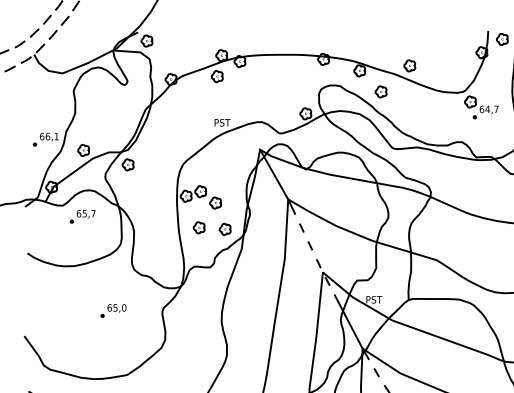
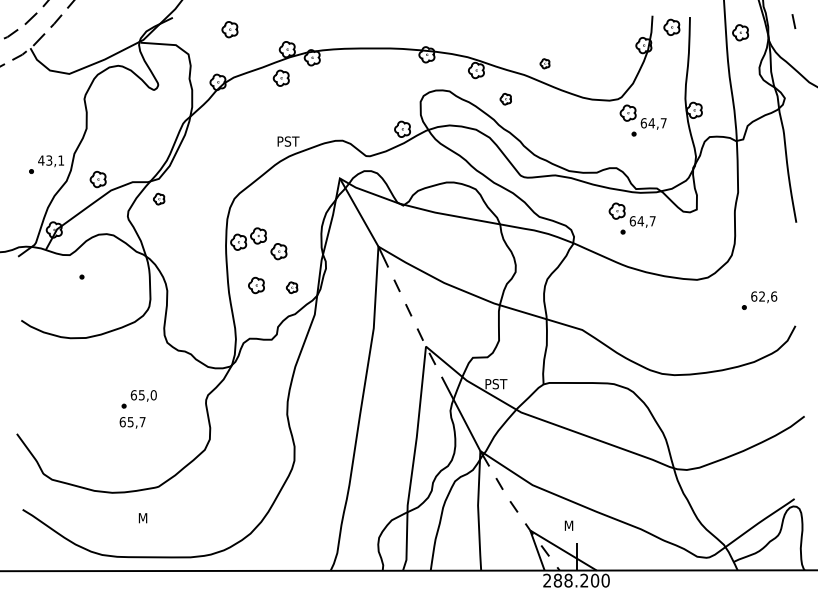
part: (146, 40) -> (229, 29), moved
part: (409, 65) -> (544, 63), size x0.6
part: (380, 91) -> (505, 98), size x0.7
text: (45, 136) -> (45, 160), 66,1 -> 43,1
part: (127, 164) -> (158, 198), size x0.7
part: (472, 178) -> (631, 218), added
text: (86, 213) -> (132, 422), moved
part: (224, 229) -> (291, 287), size x0.7

